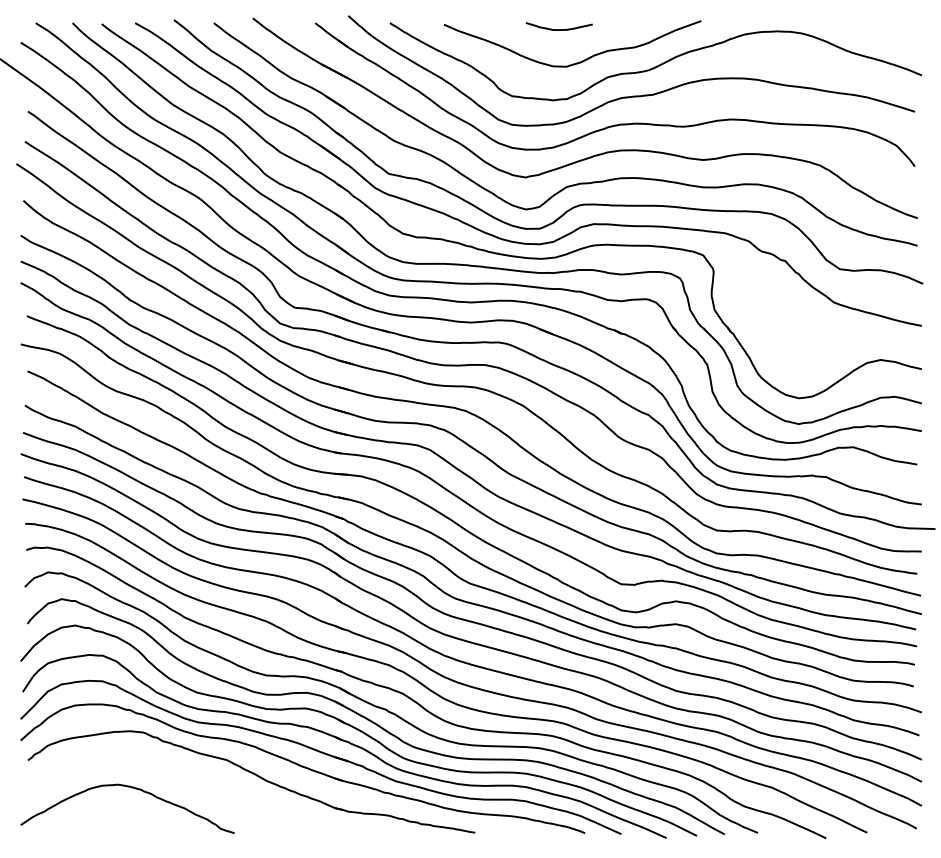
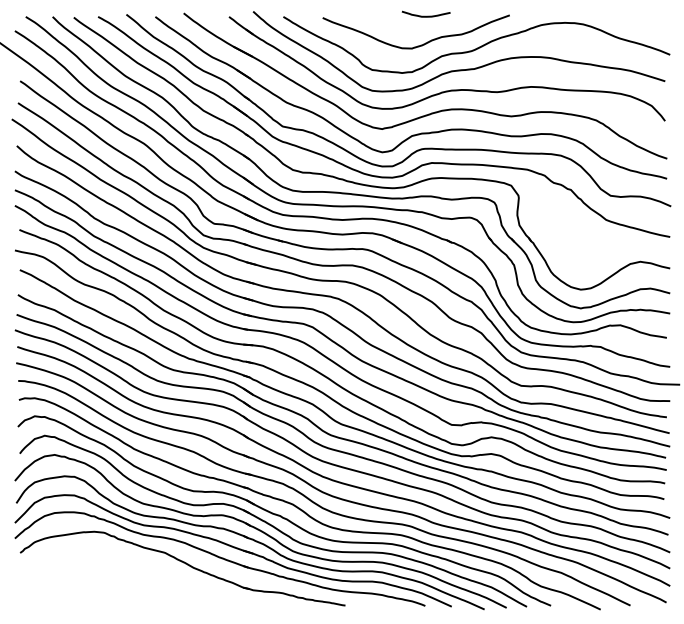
curve: (558, 29) -> (425, 16), moved
curve: (131, 788) -> (95, 573), removed

